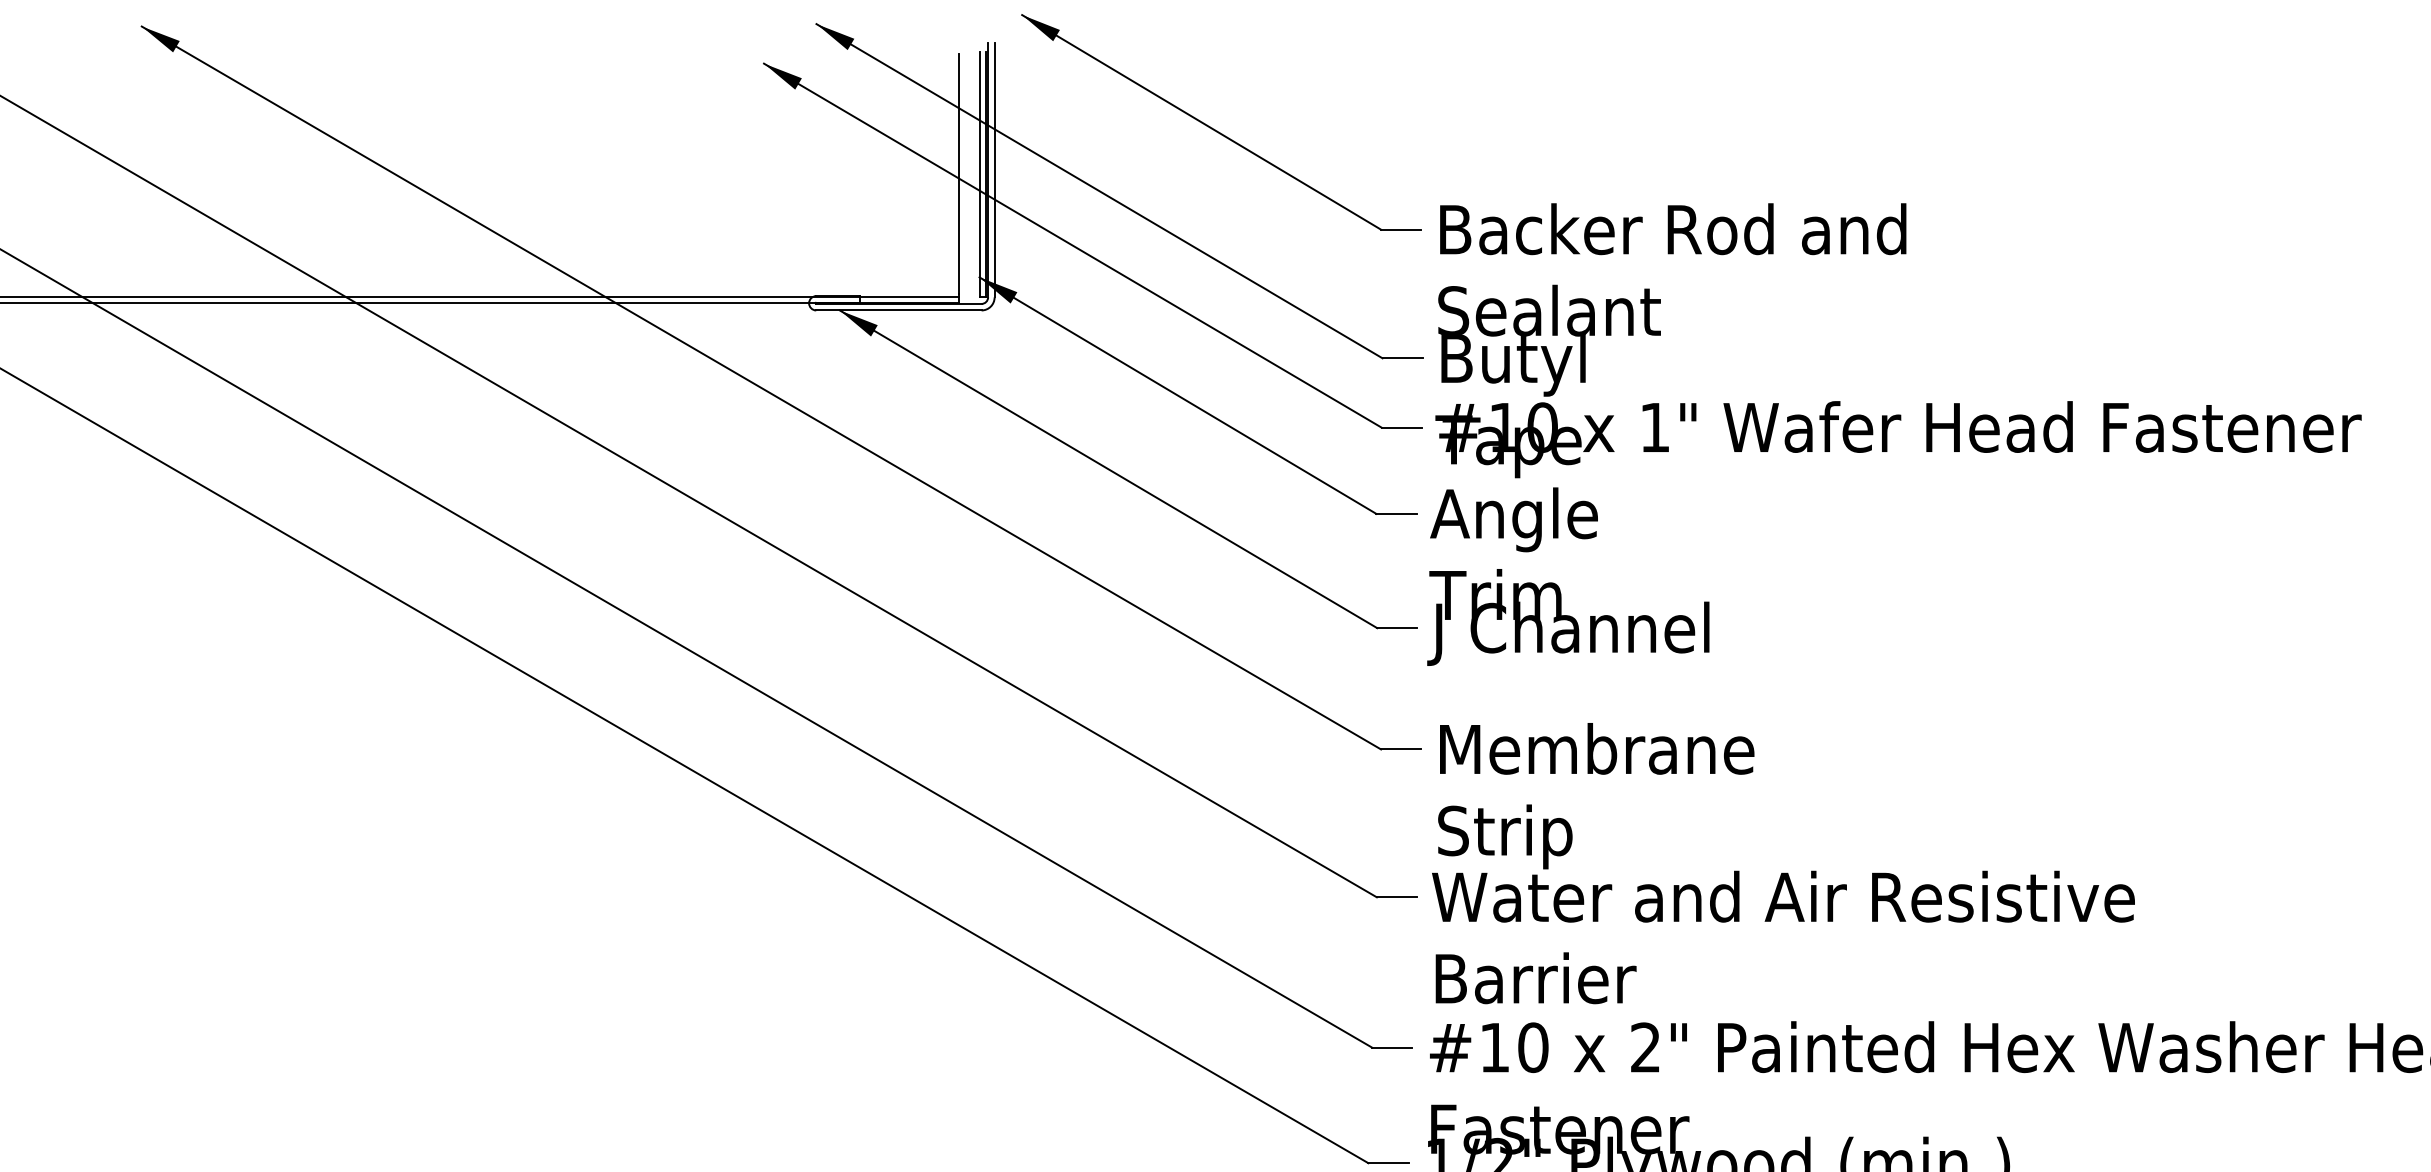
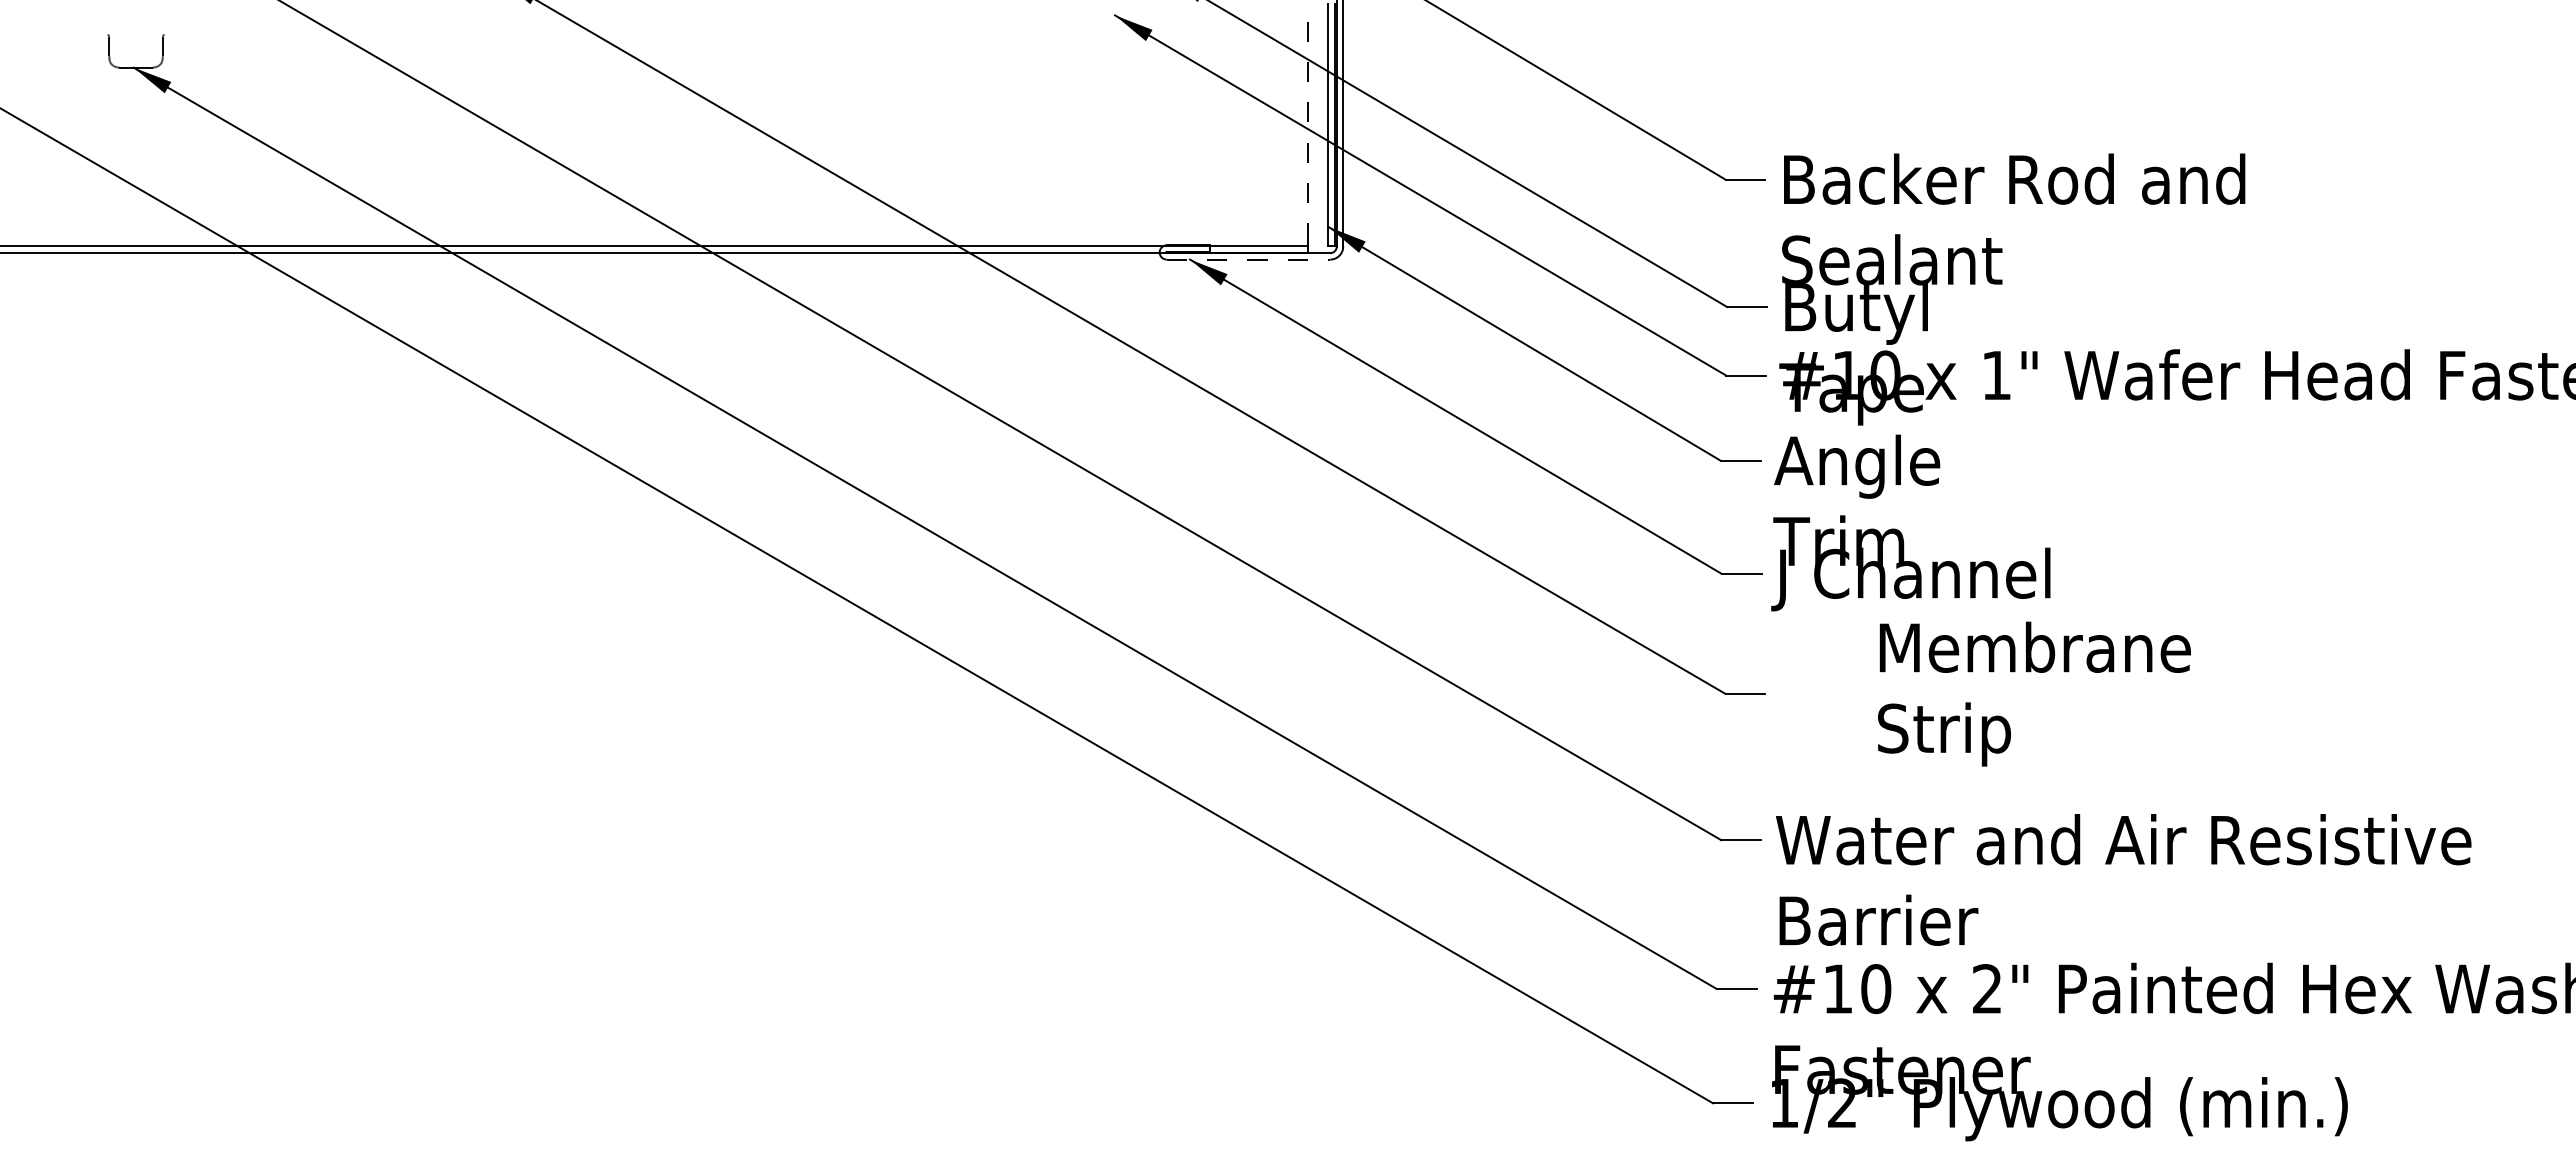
line: (959, 173) -> (1308, 124), solid -> dashed
line: (898, 310) -> (1248, 259), solid -> dashed
text: (1596, 795) -> (2034, 693), moved

